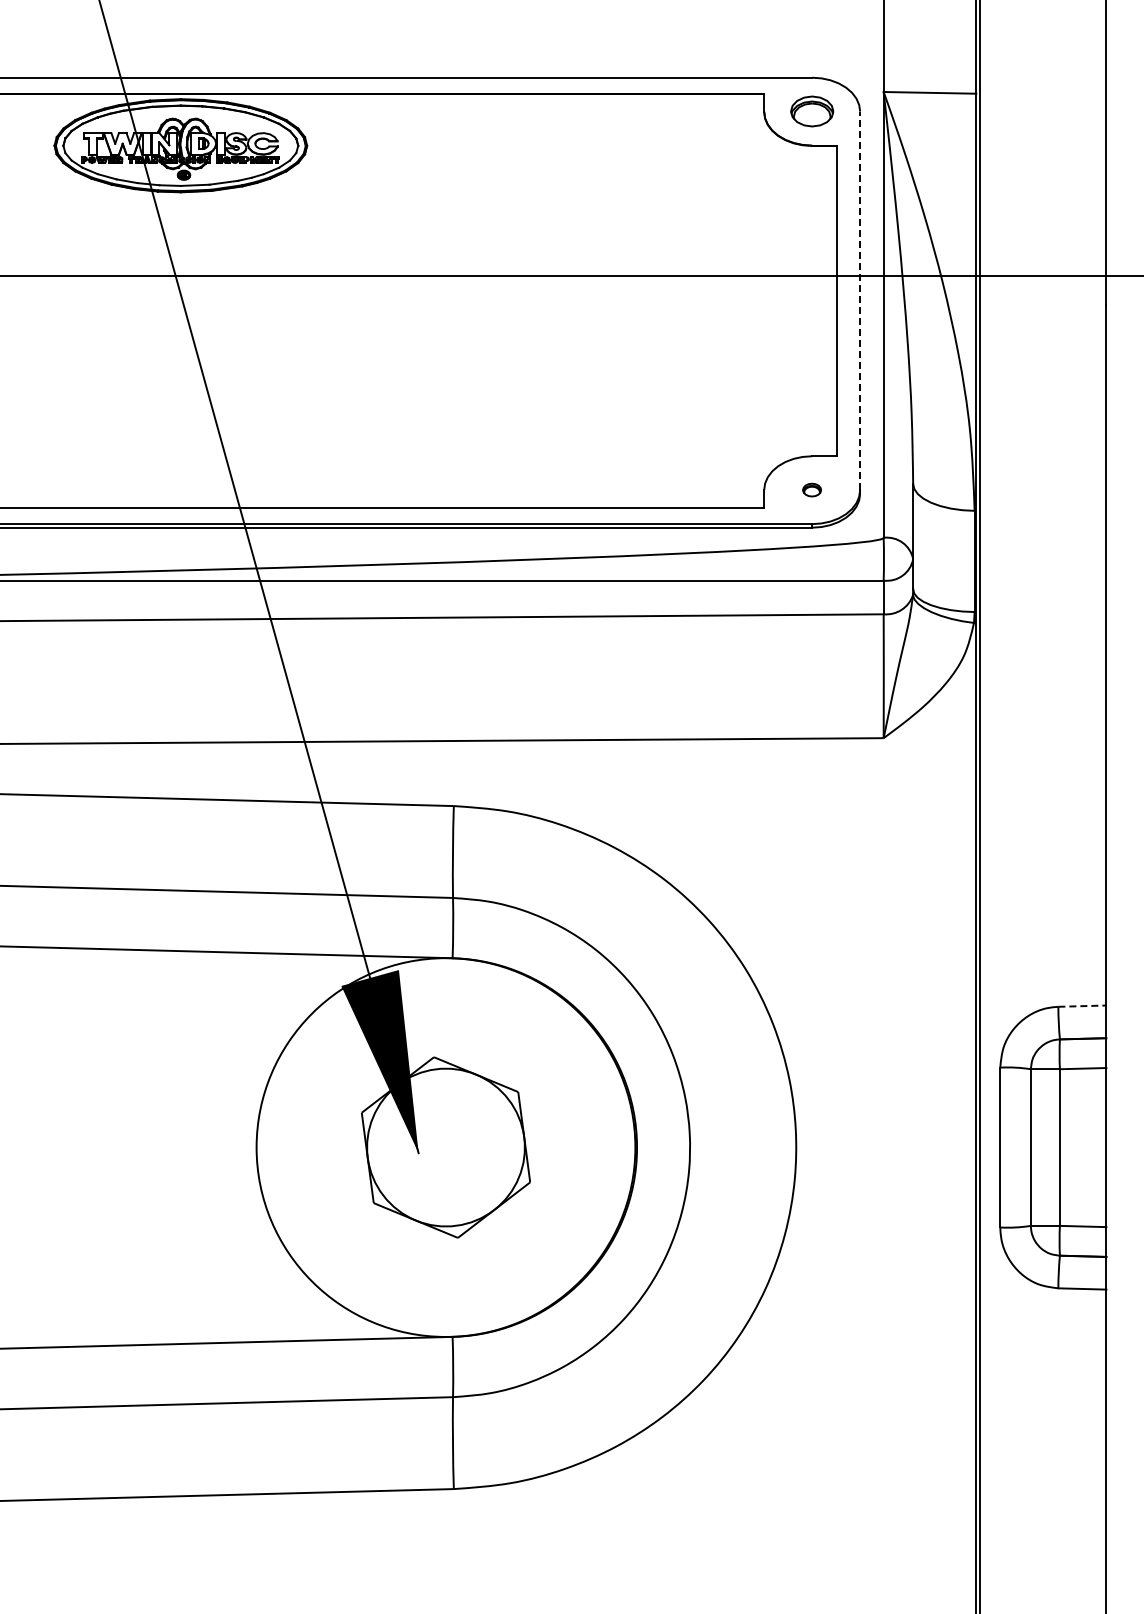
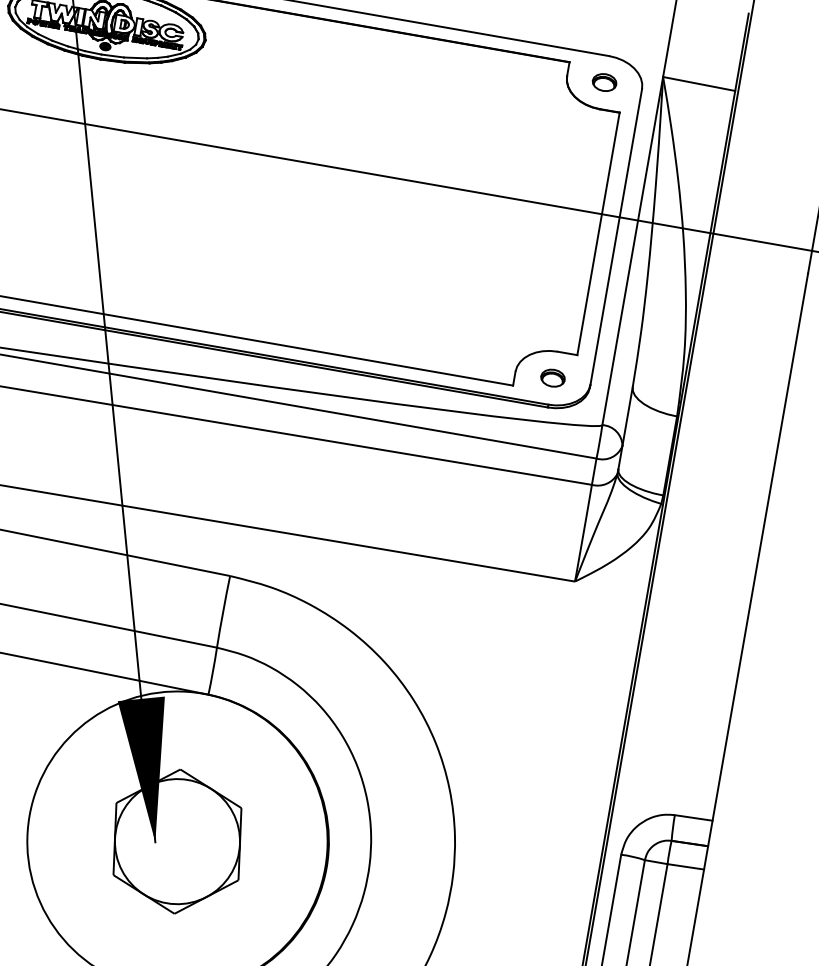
part: (811, 111) -> (604, 82), size x0.71
line: (860, 300) -> (616, 236), dashed -> solid
part: (811, 489) -> (552, 377), size x1.67
line: (1082, 1006) -> (693, 818), dashed -> solid

